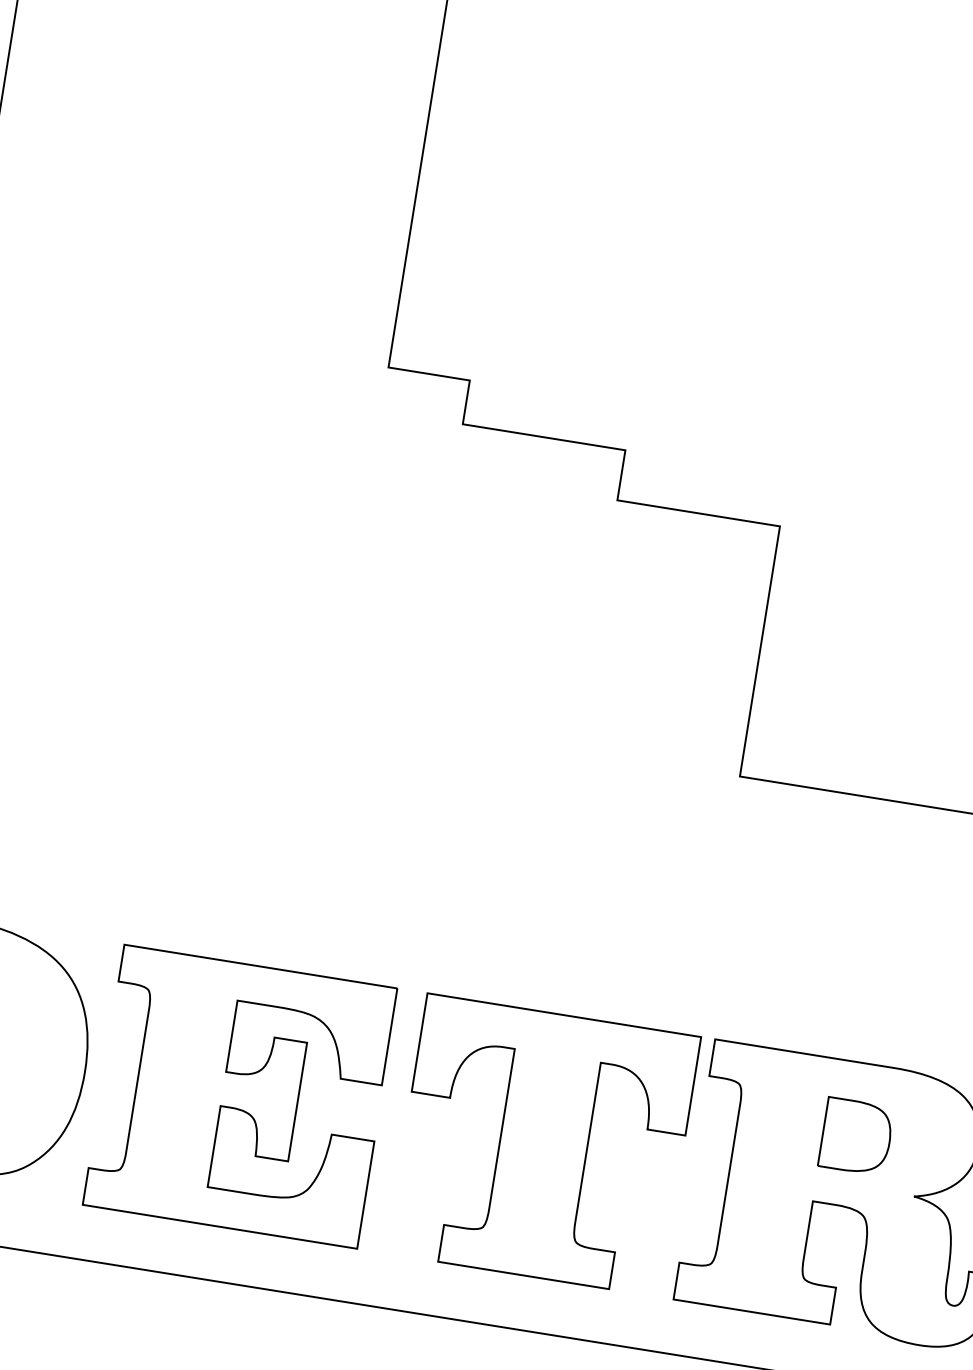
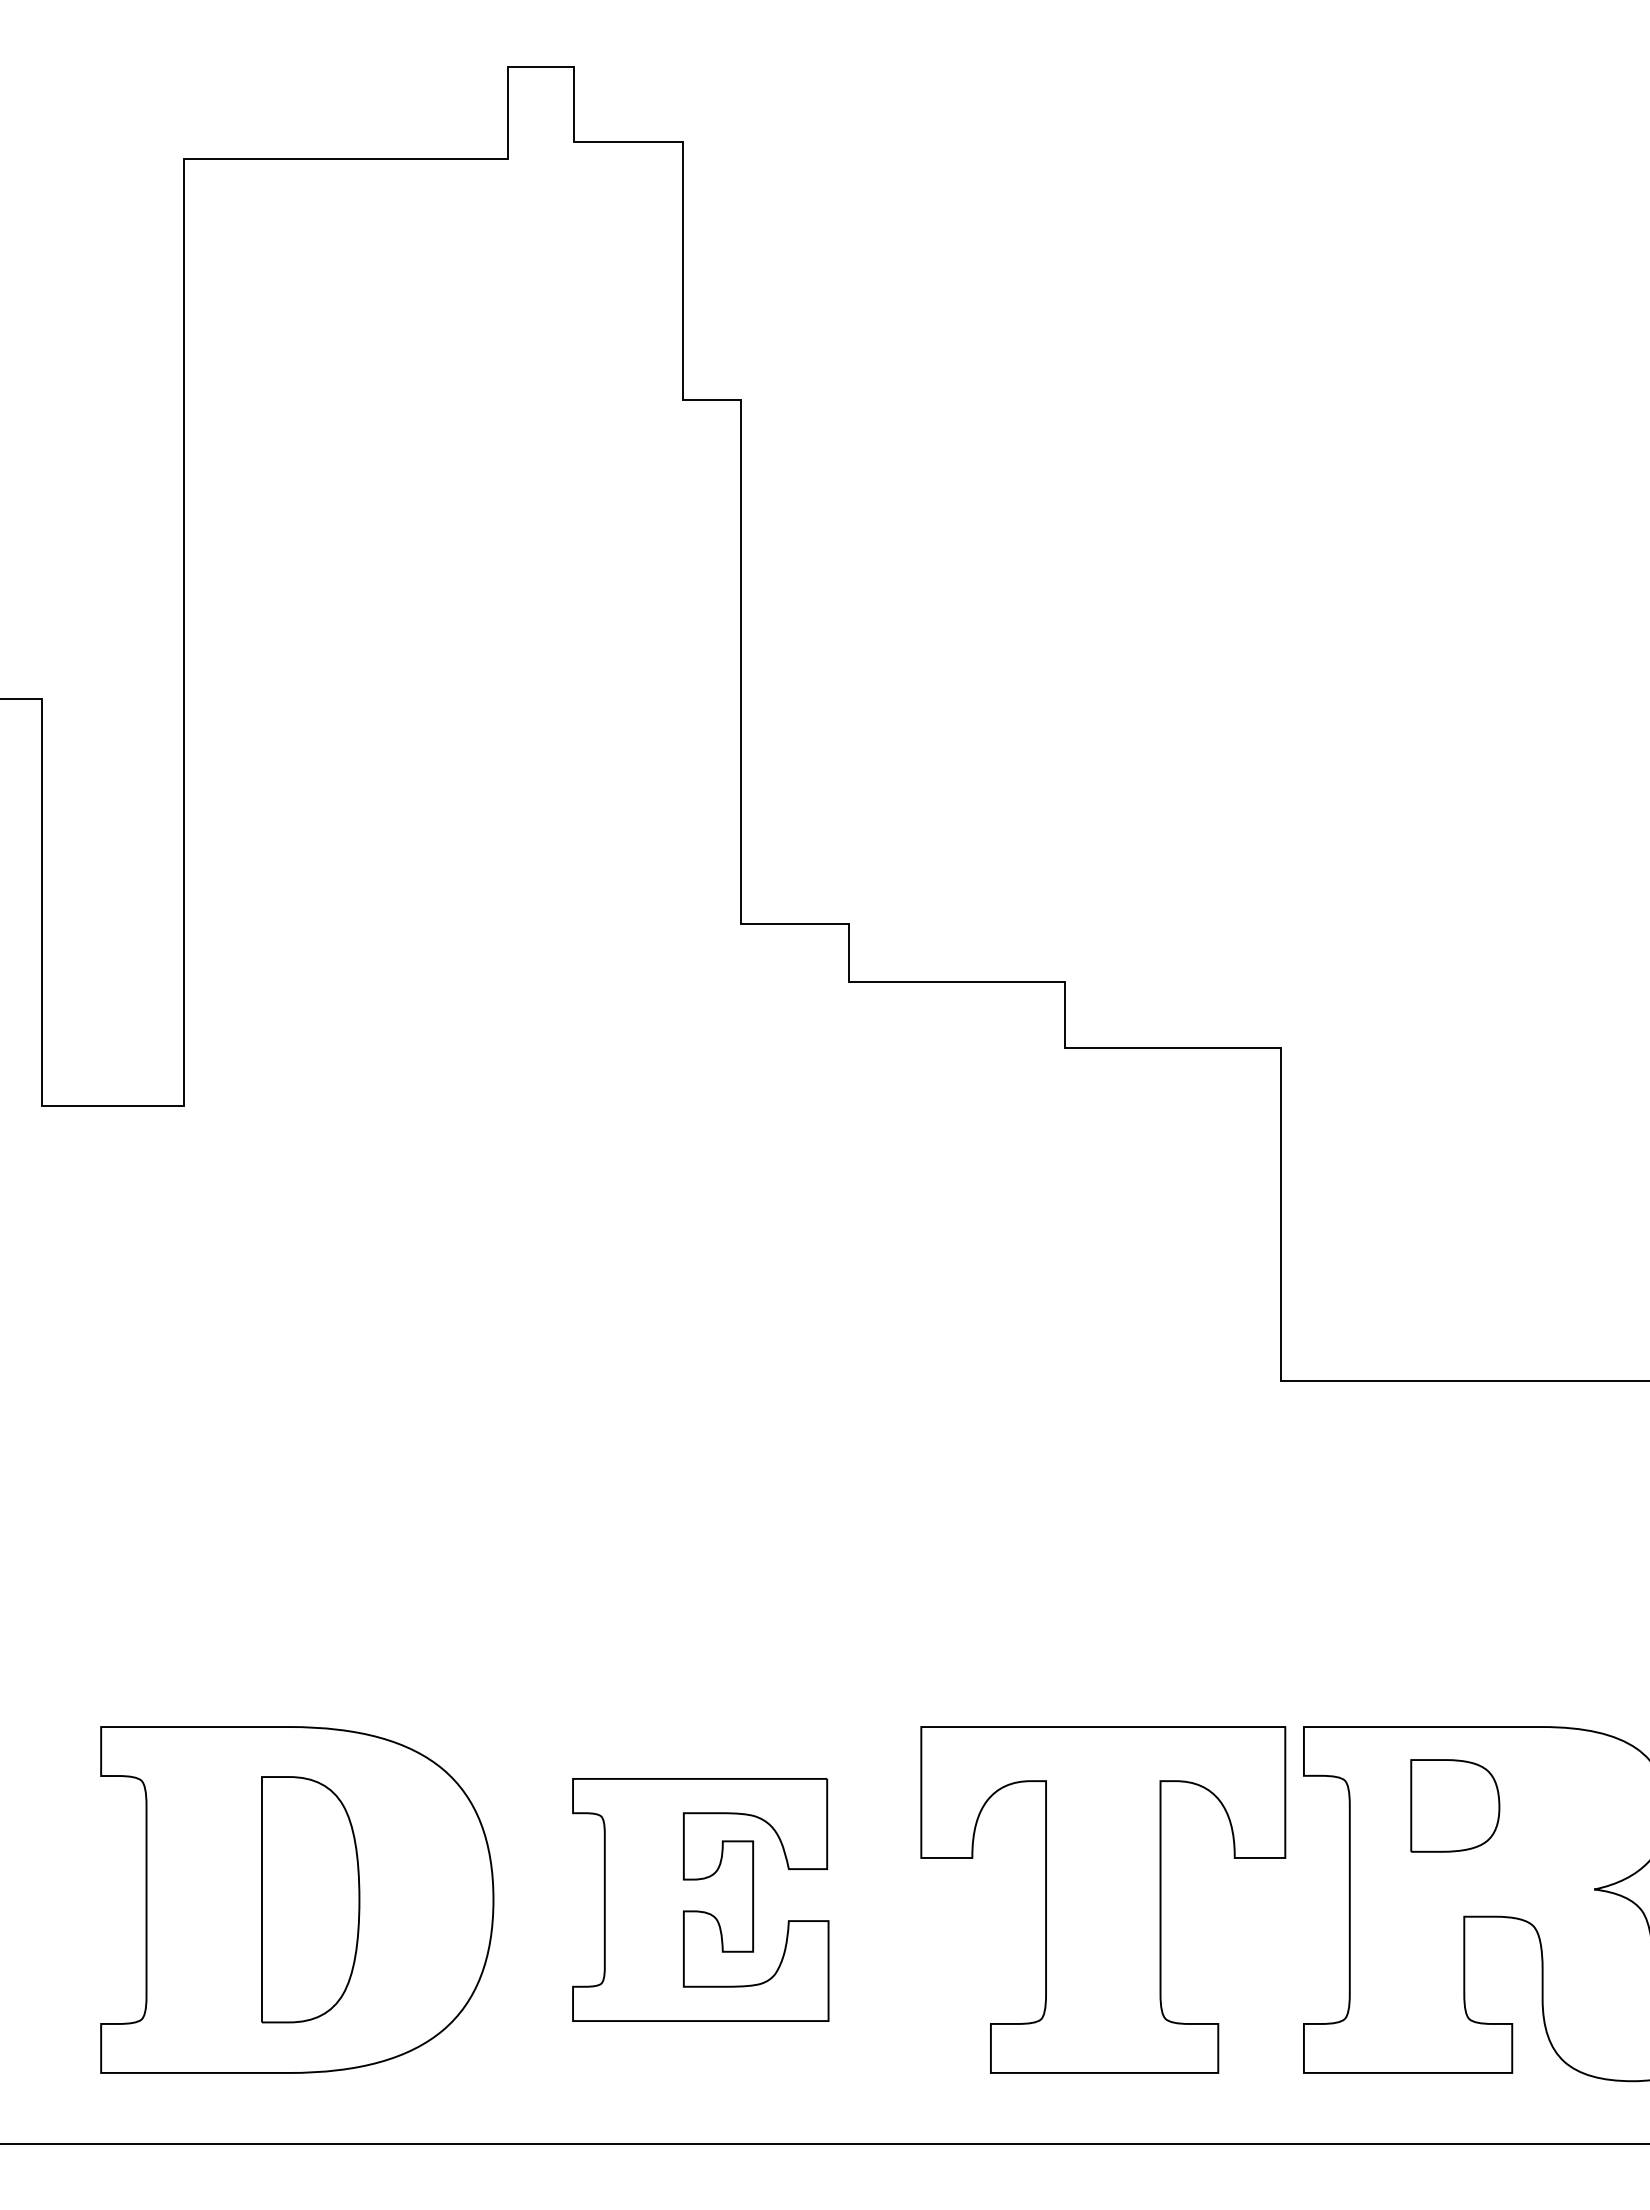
part: (240, 1096) -> (700, 1899), size x0.7
part: (856, 1136) -> (1455, 1805), moved

